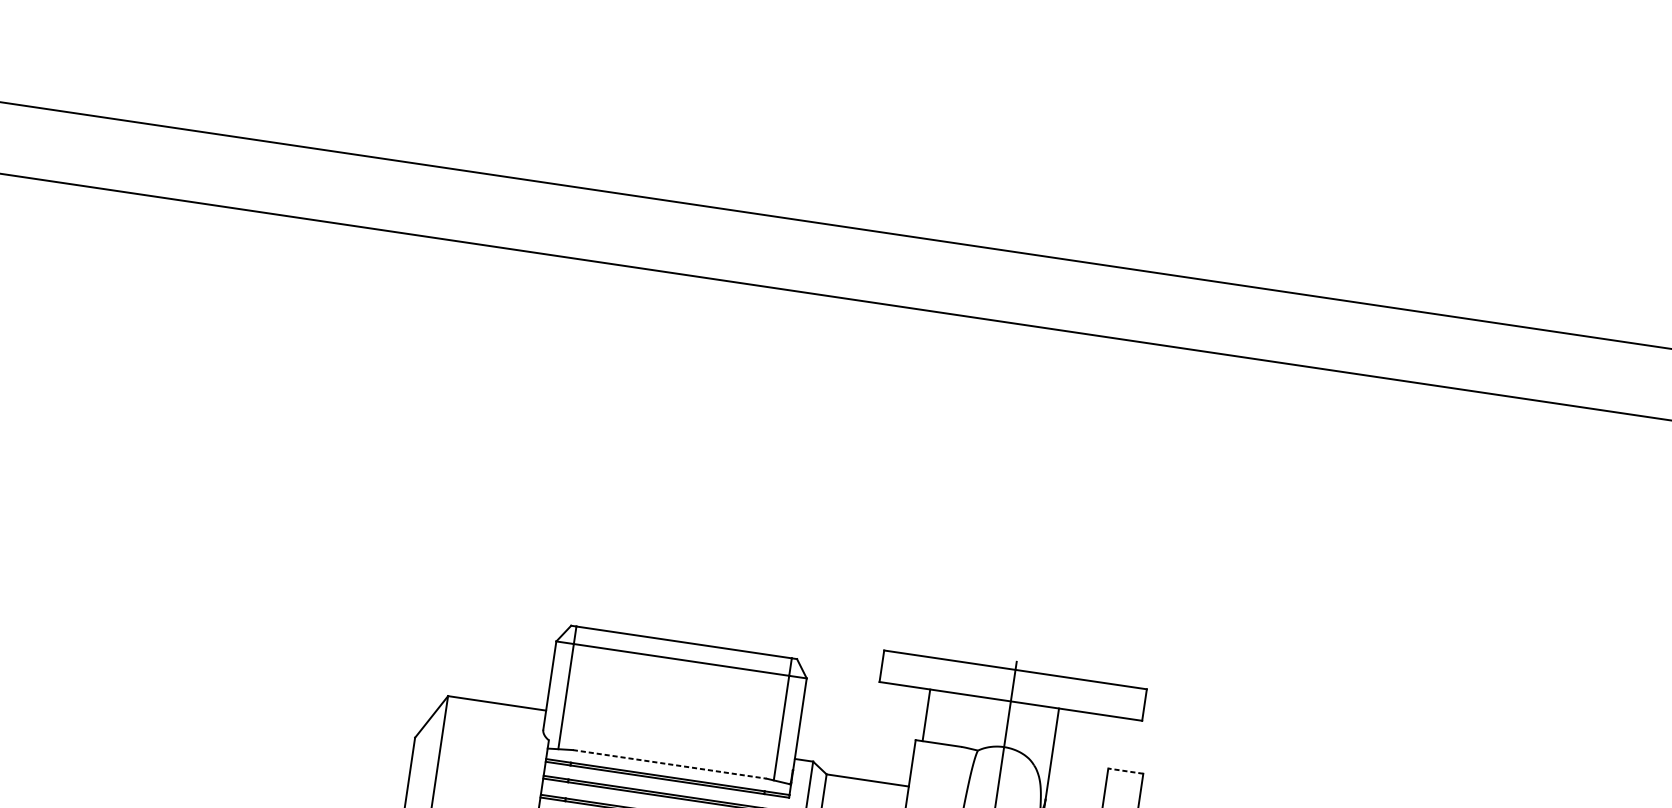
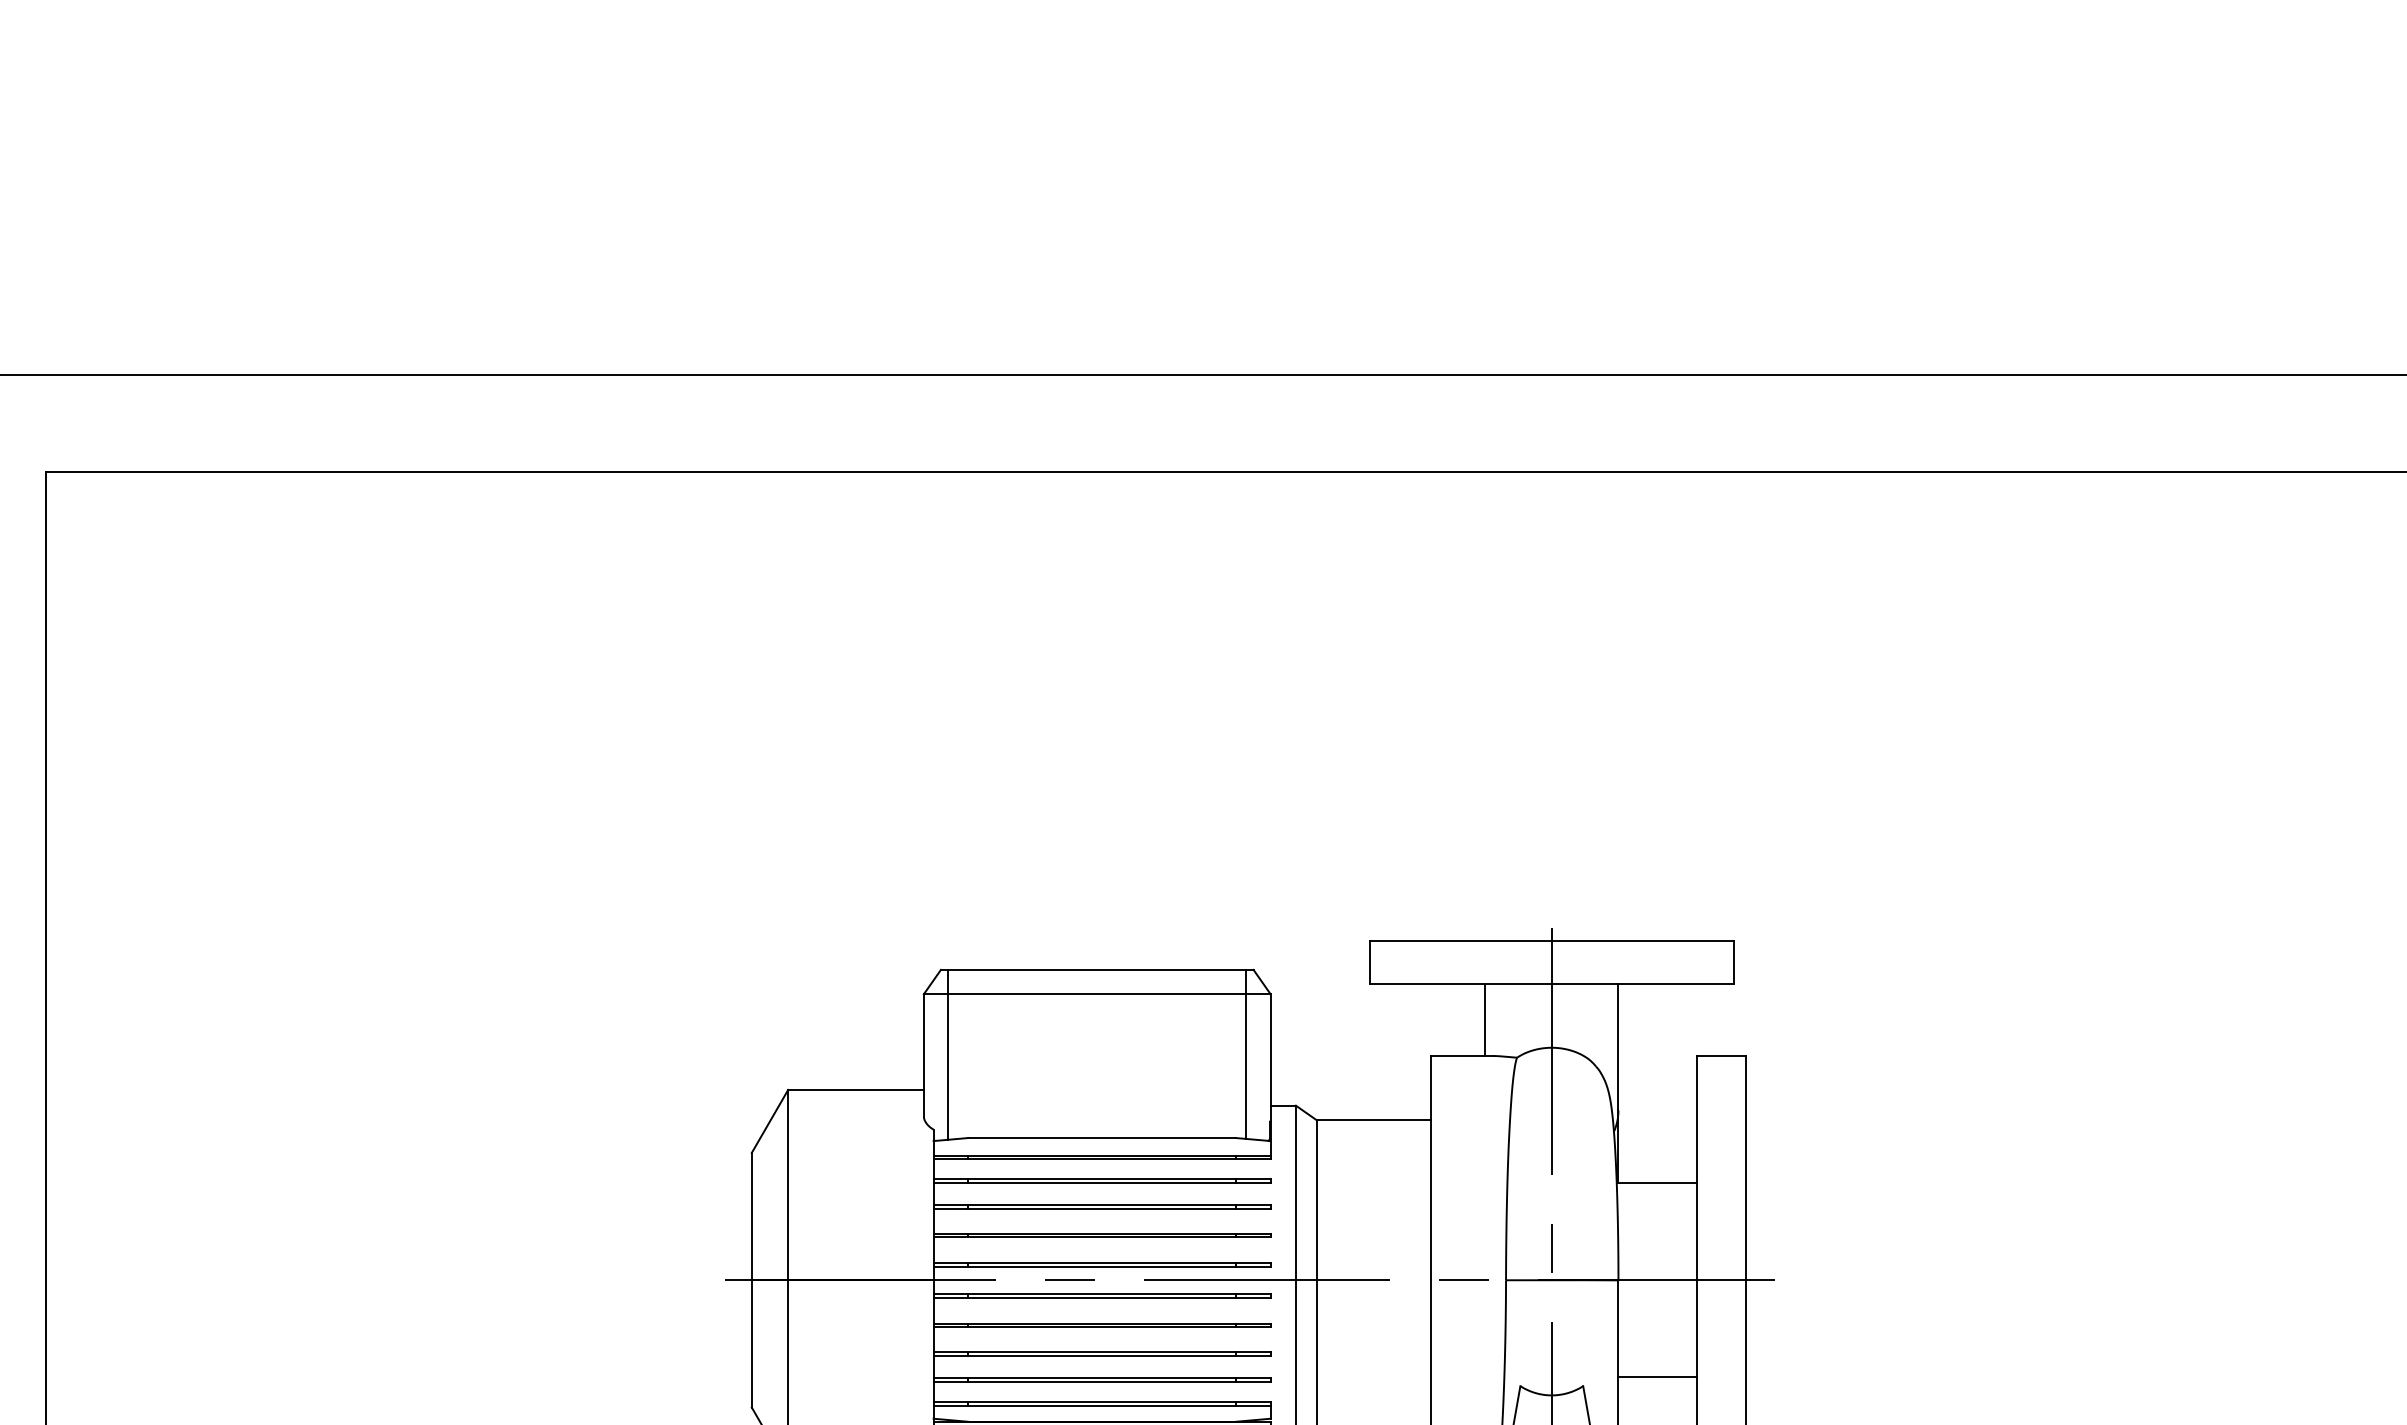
line: (926, 715) -> (1485, 1020), moved
line: (669, 764) -> (1102, 1138), dashed -> solid
line: (1125, 771) -> (1720, 1056), dashed -> solid

